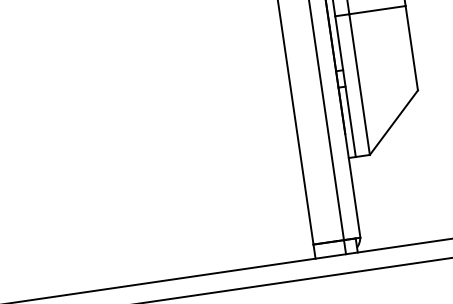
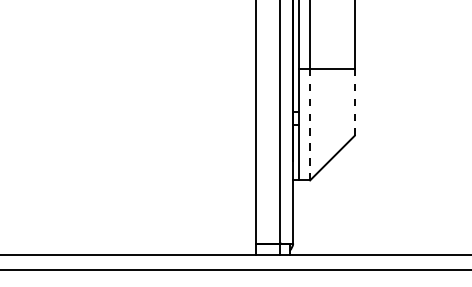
line: (411, 48) -> (354, 102), solid -> dashed
line: (360, 84) -> (310, 124), solid -> dashed

